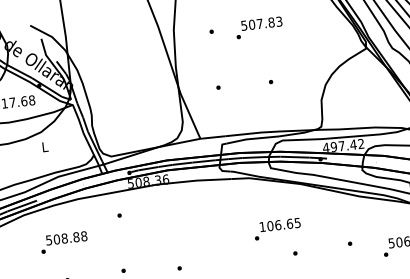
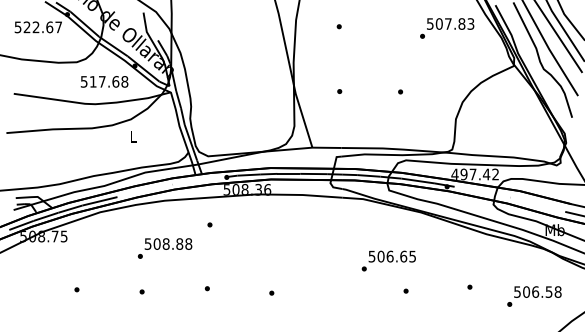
text: (259, 27) -> (447, 28), moved
text: (262, 226) -> (371, 256), 106.65 -> 506.65
text: (63, 242) -> (164, 248), moved

